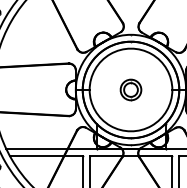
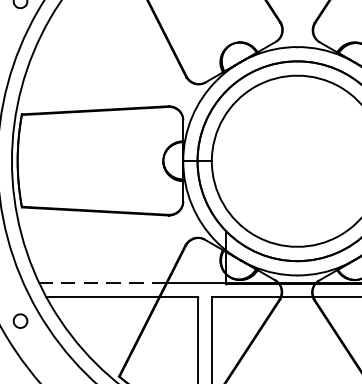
part: (130, 89) -> (296, 160), removed
line: (36, 148) -> (101, 282), solid -> dashed

